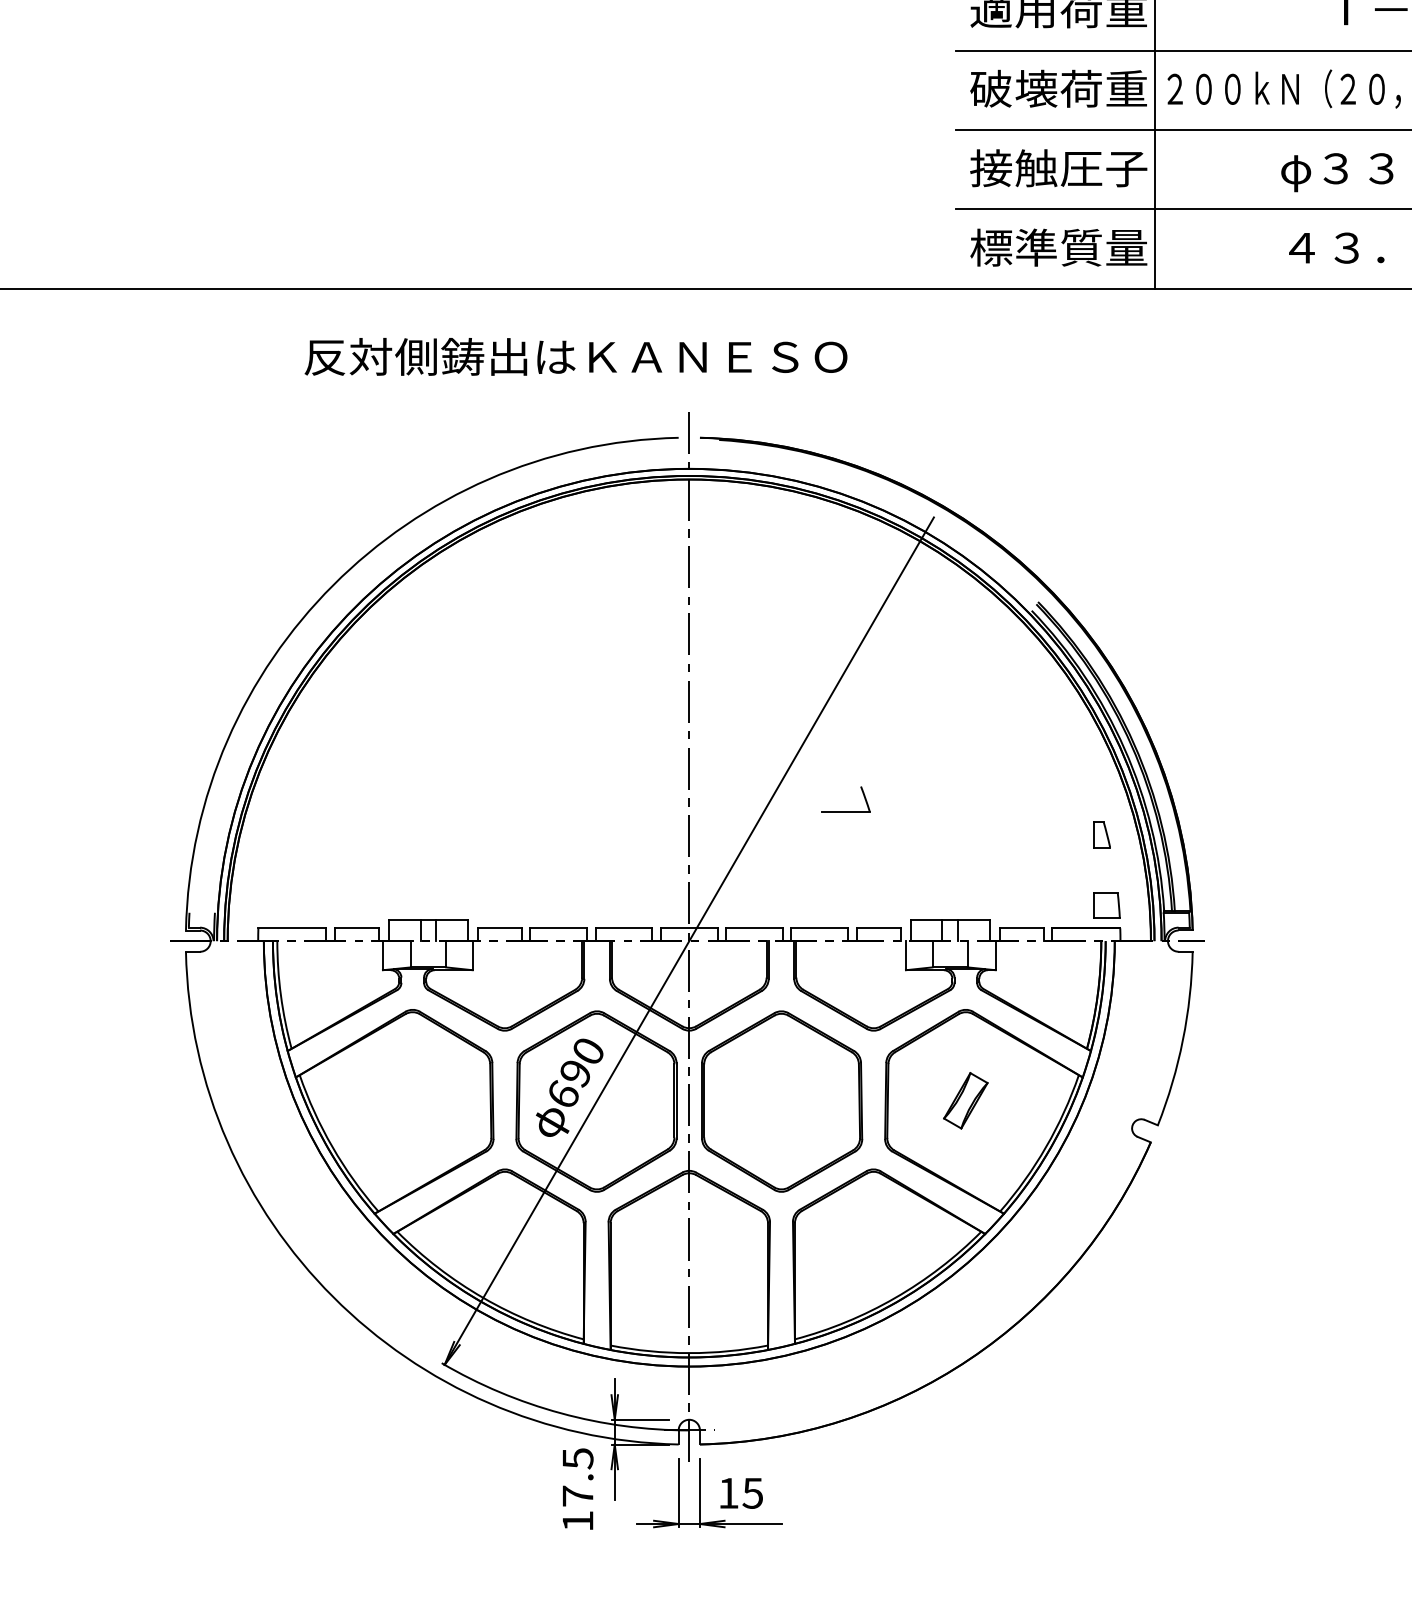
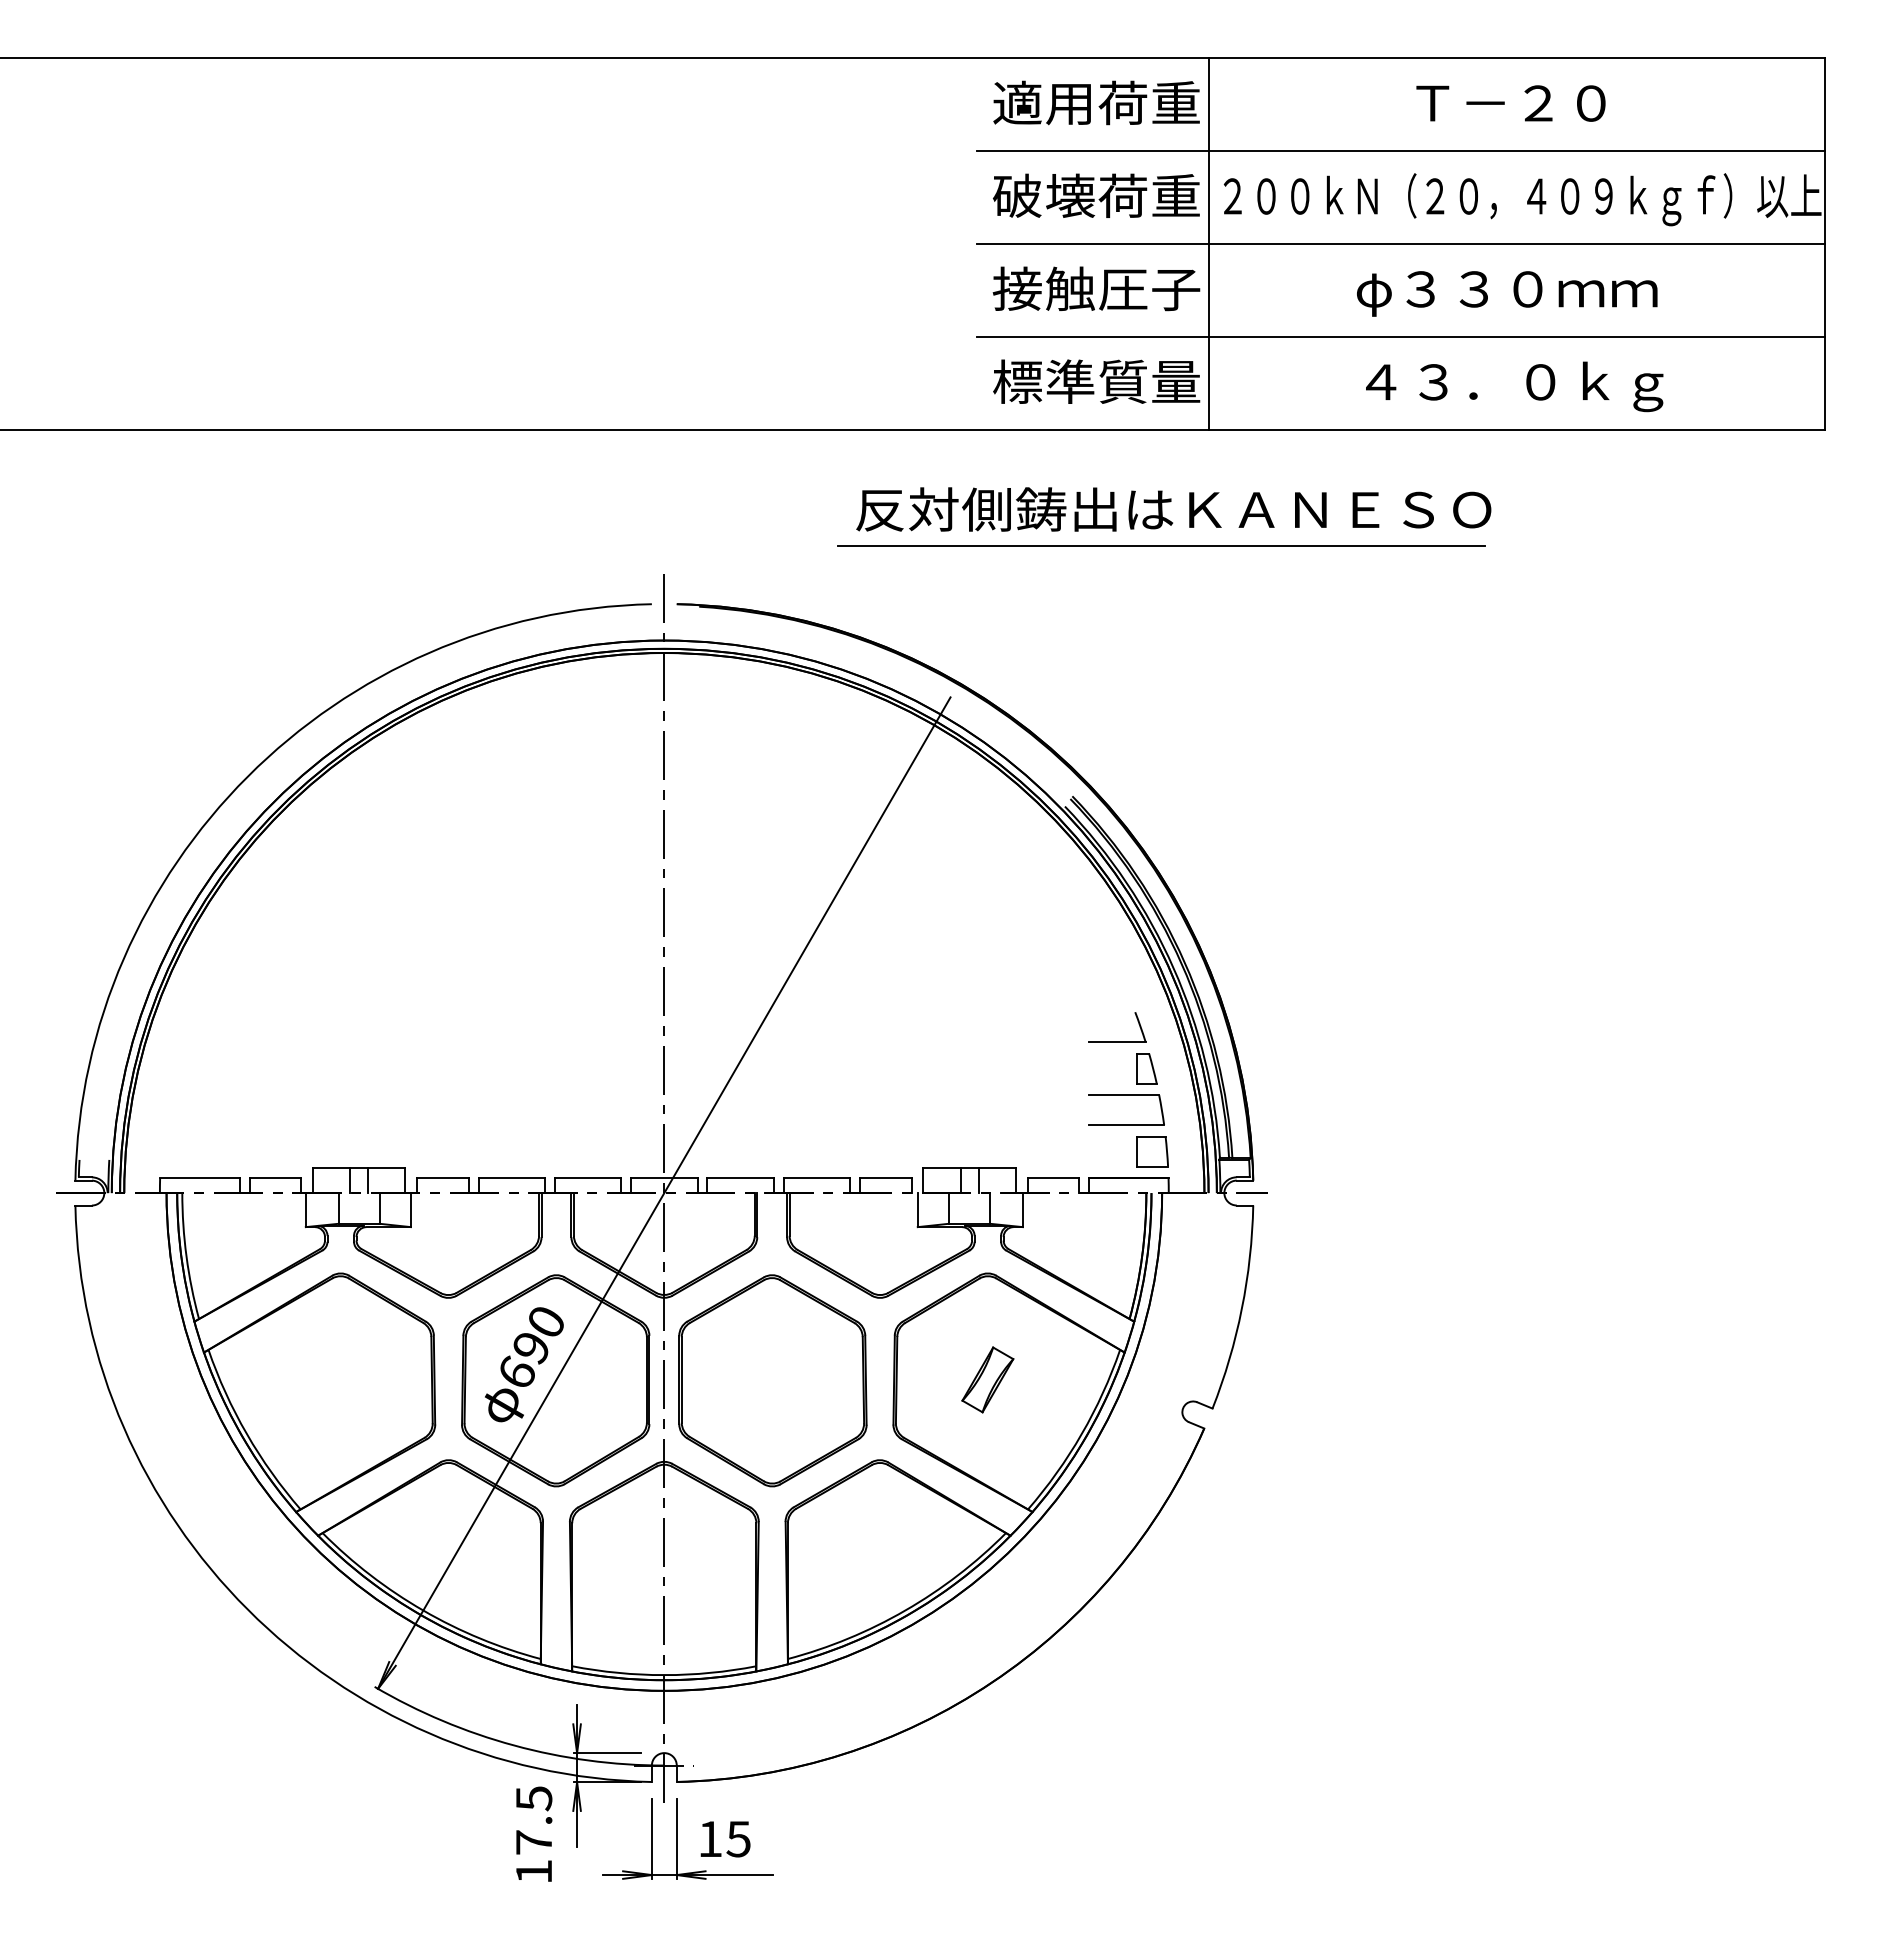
text: (575, 356) -> (1173, 509), moved
line: (1113, 387) -> (1160, 545), added
part: (845, 811) -> (1117, 1041), moved
part: (1084, 857) -> (1126, 1095), added

